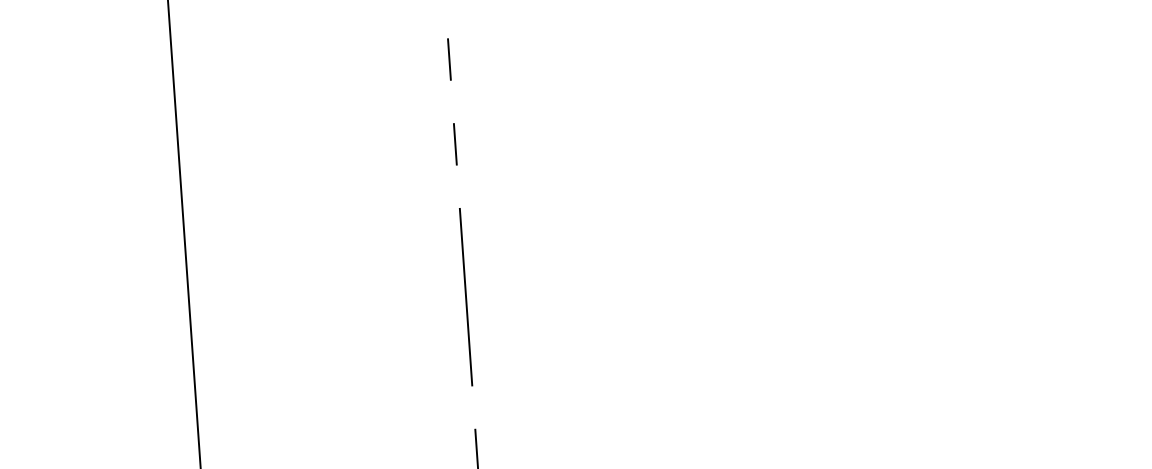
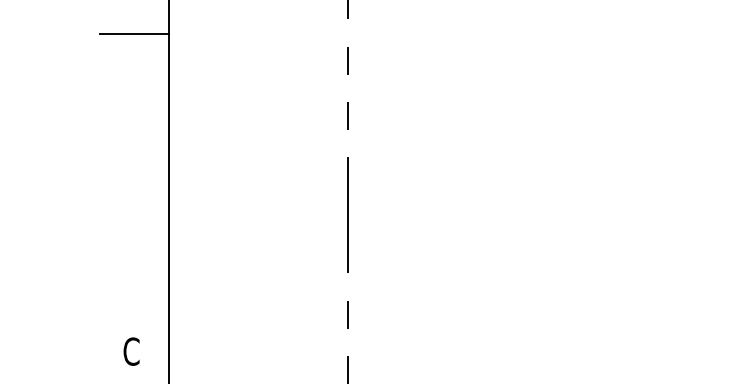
line: (116, 42) -> (133, 34), added

